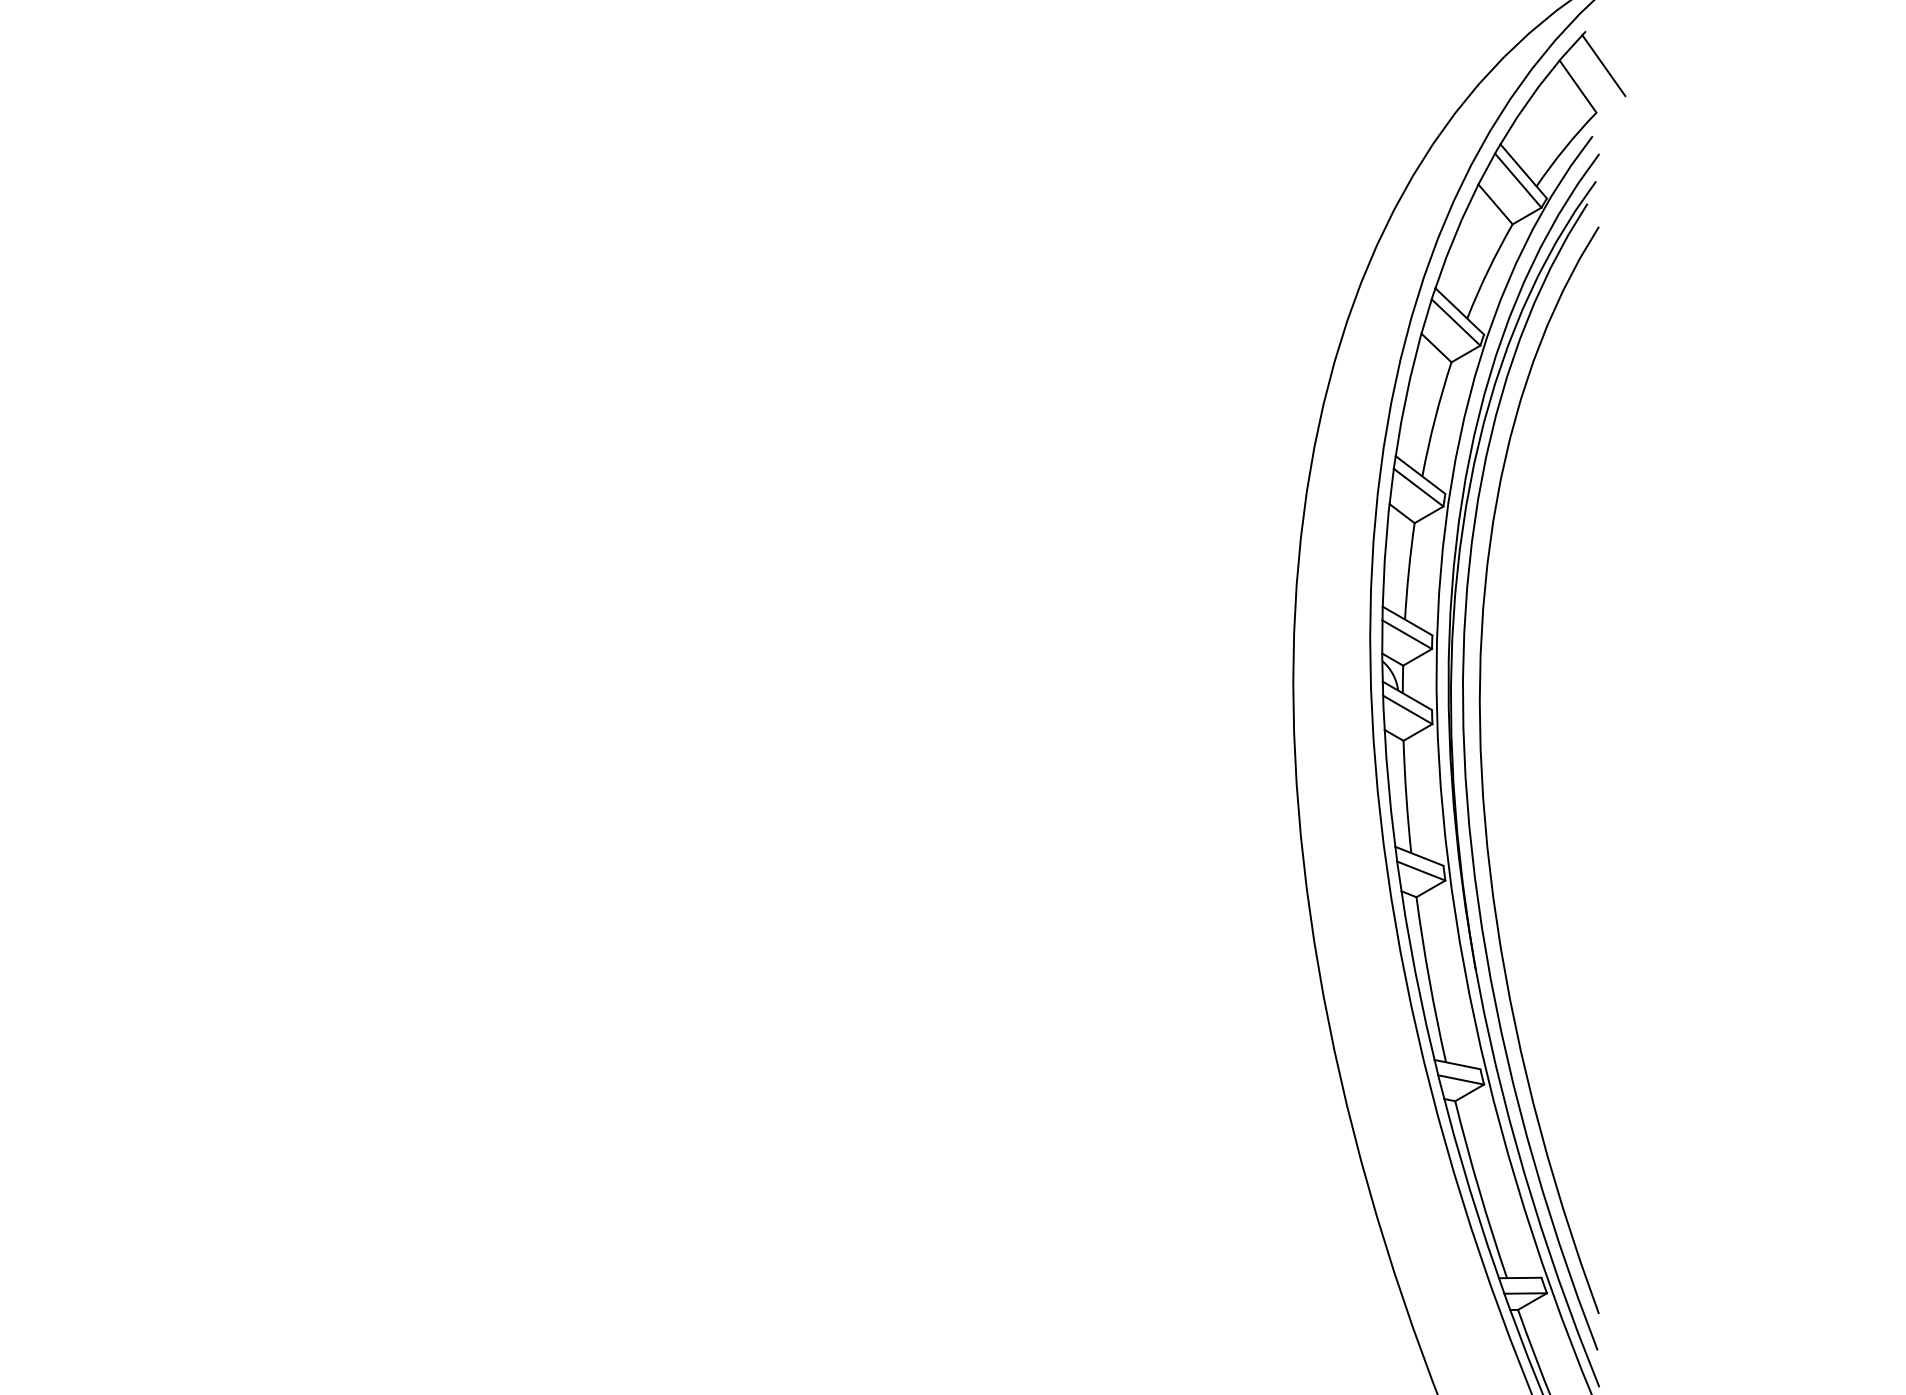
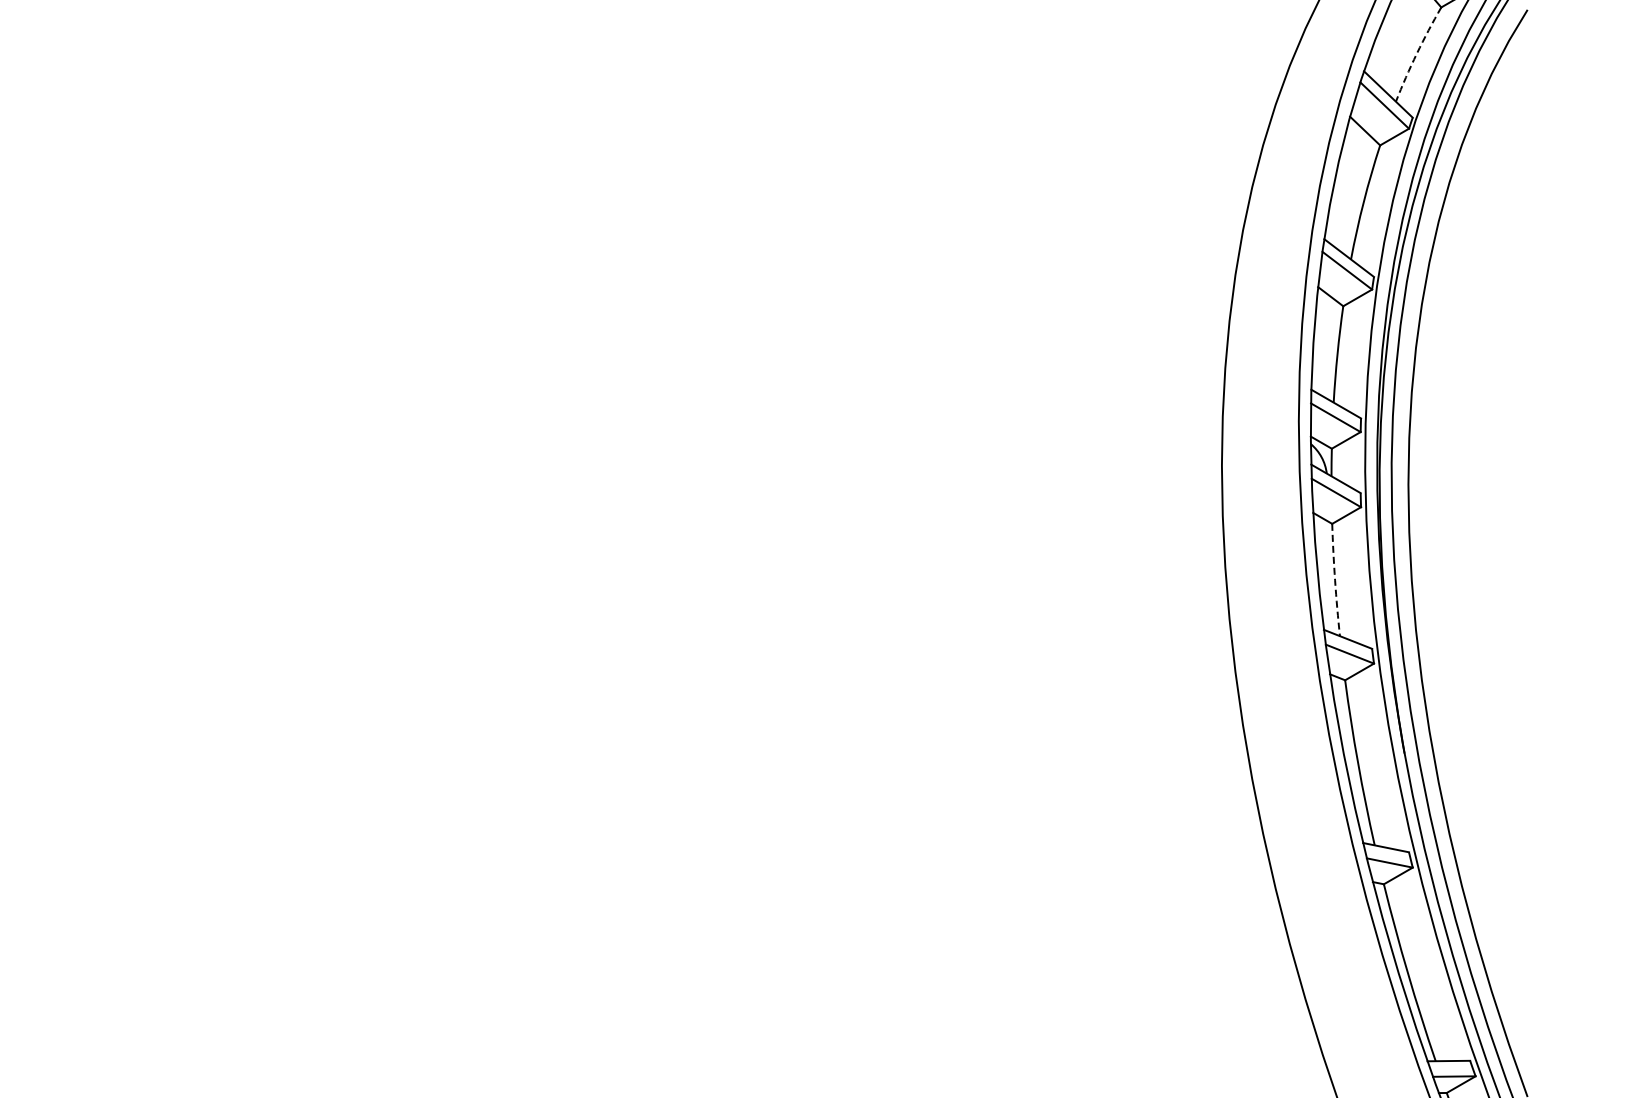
arc: (1488, 270) -> (1417, 53), solid -> dashed
arc: (1406, 797) -> (1335, 580), solid -> dashed

